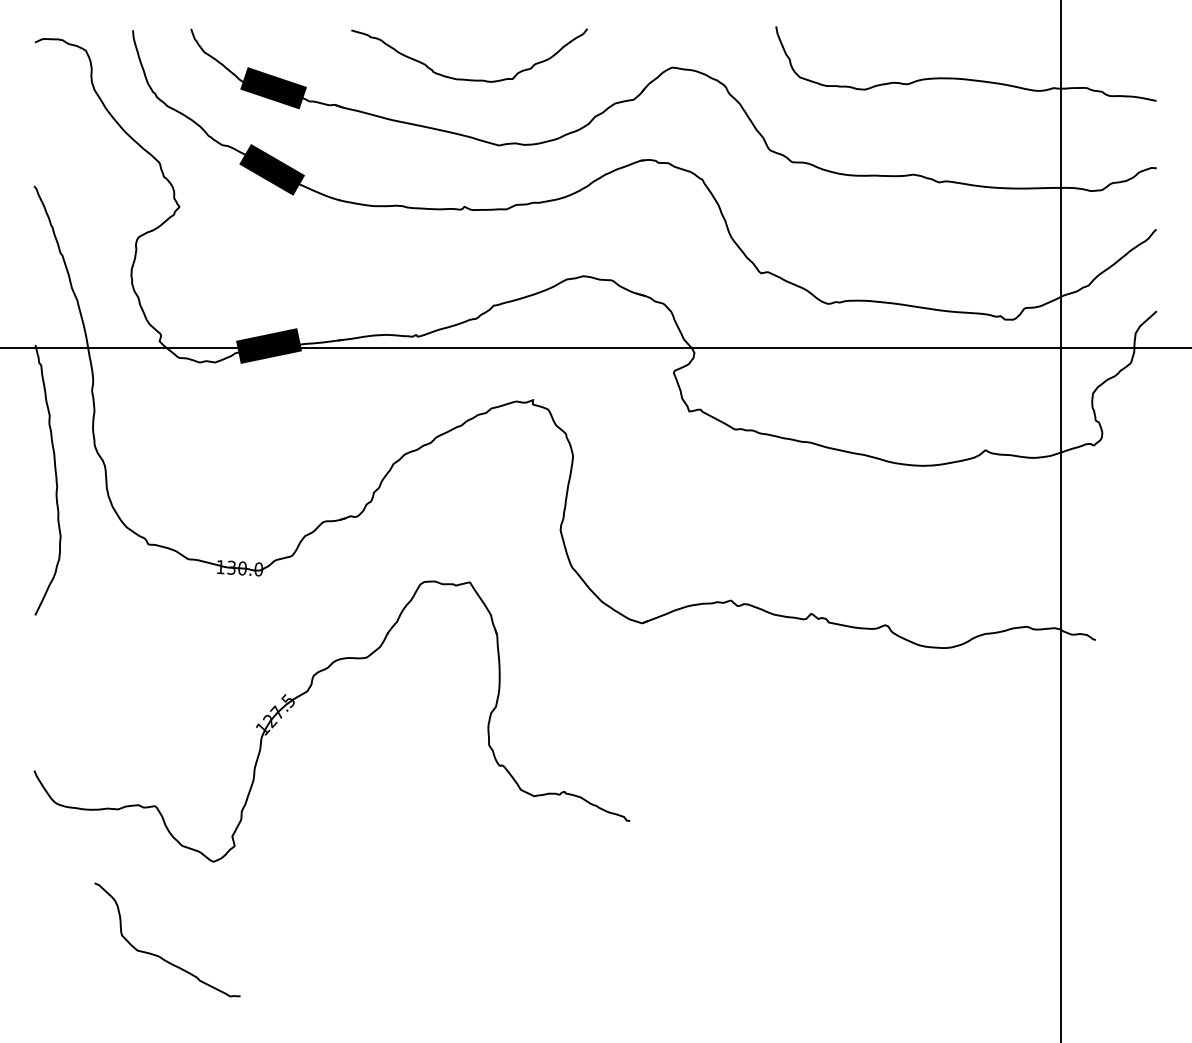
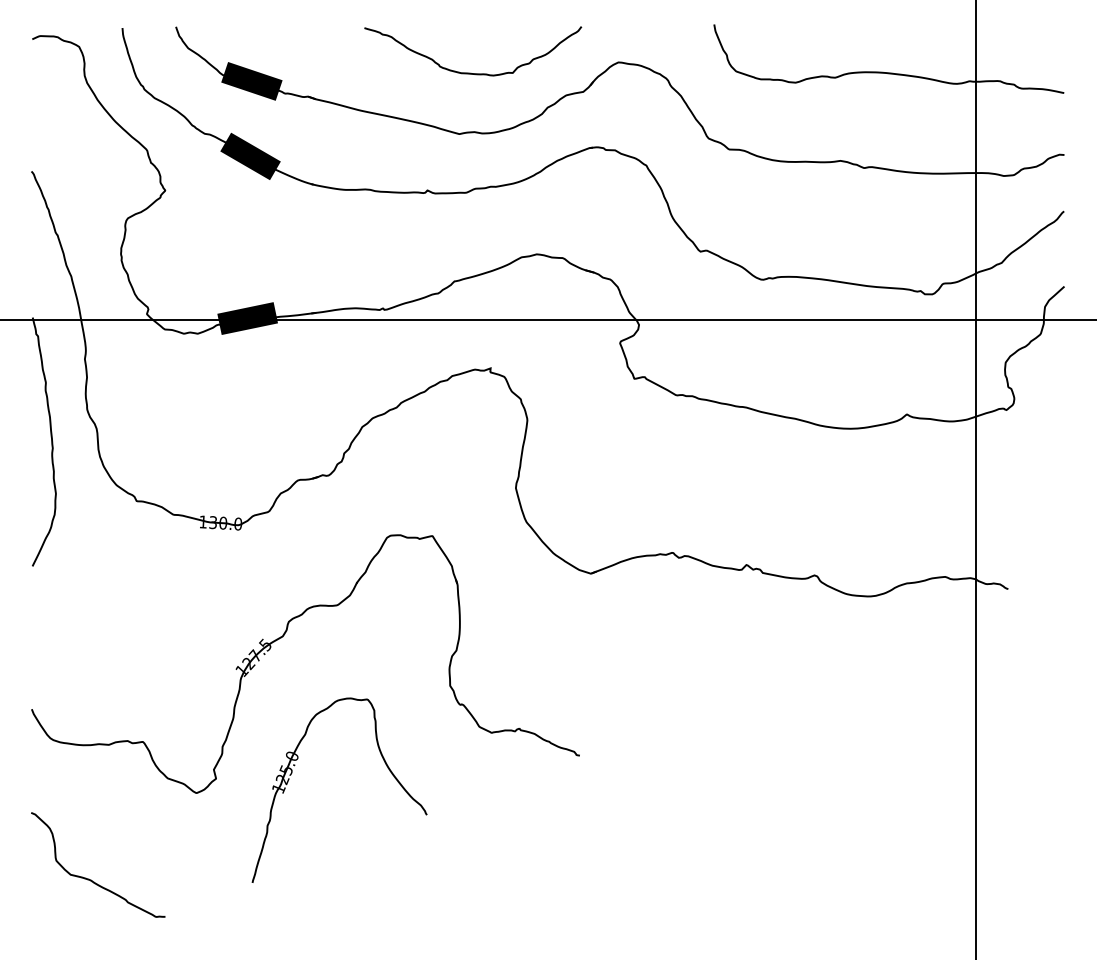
curve: (466, 78) -> (470, 72), moved
part: (317, 840) -> (292, 773), added
curve: (160, 955) -> (91, 879), moved

